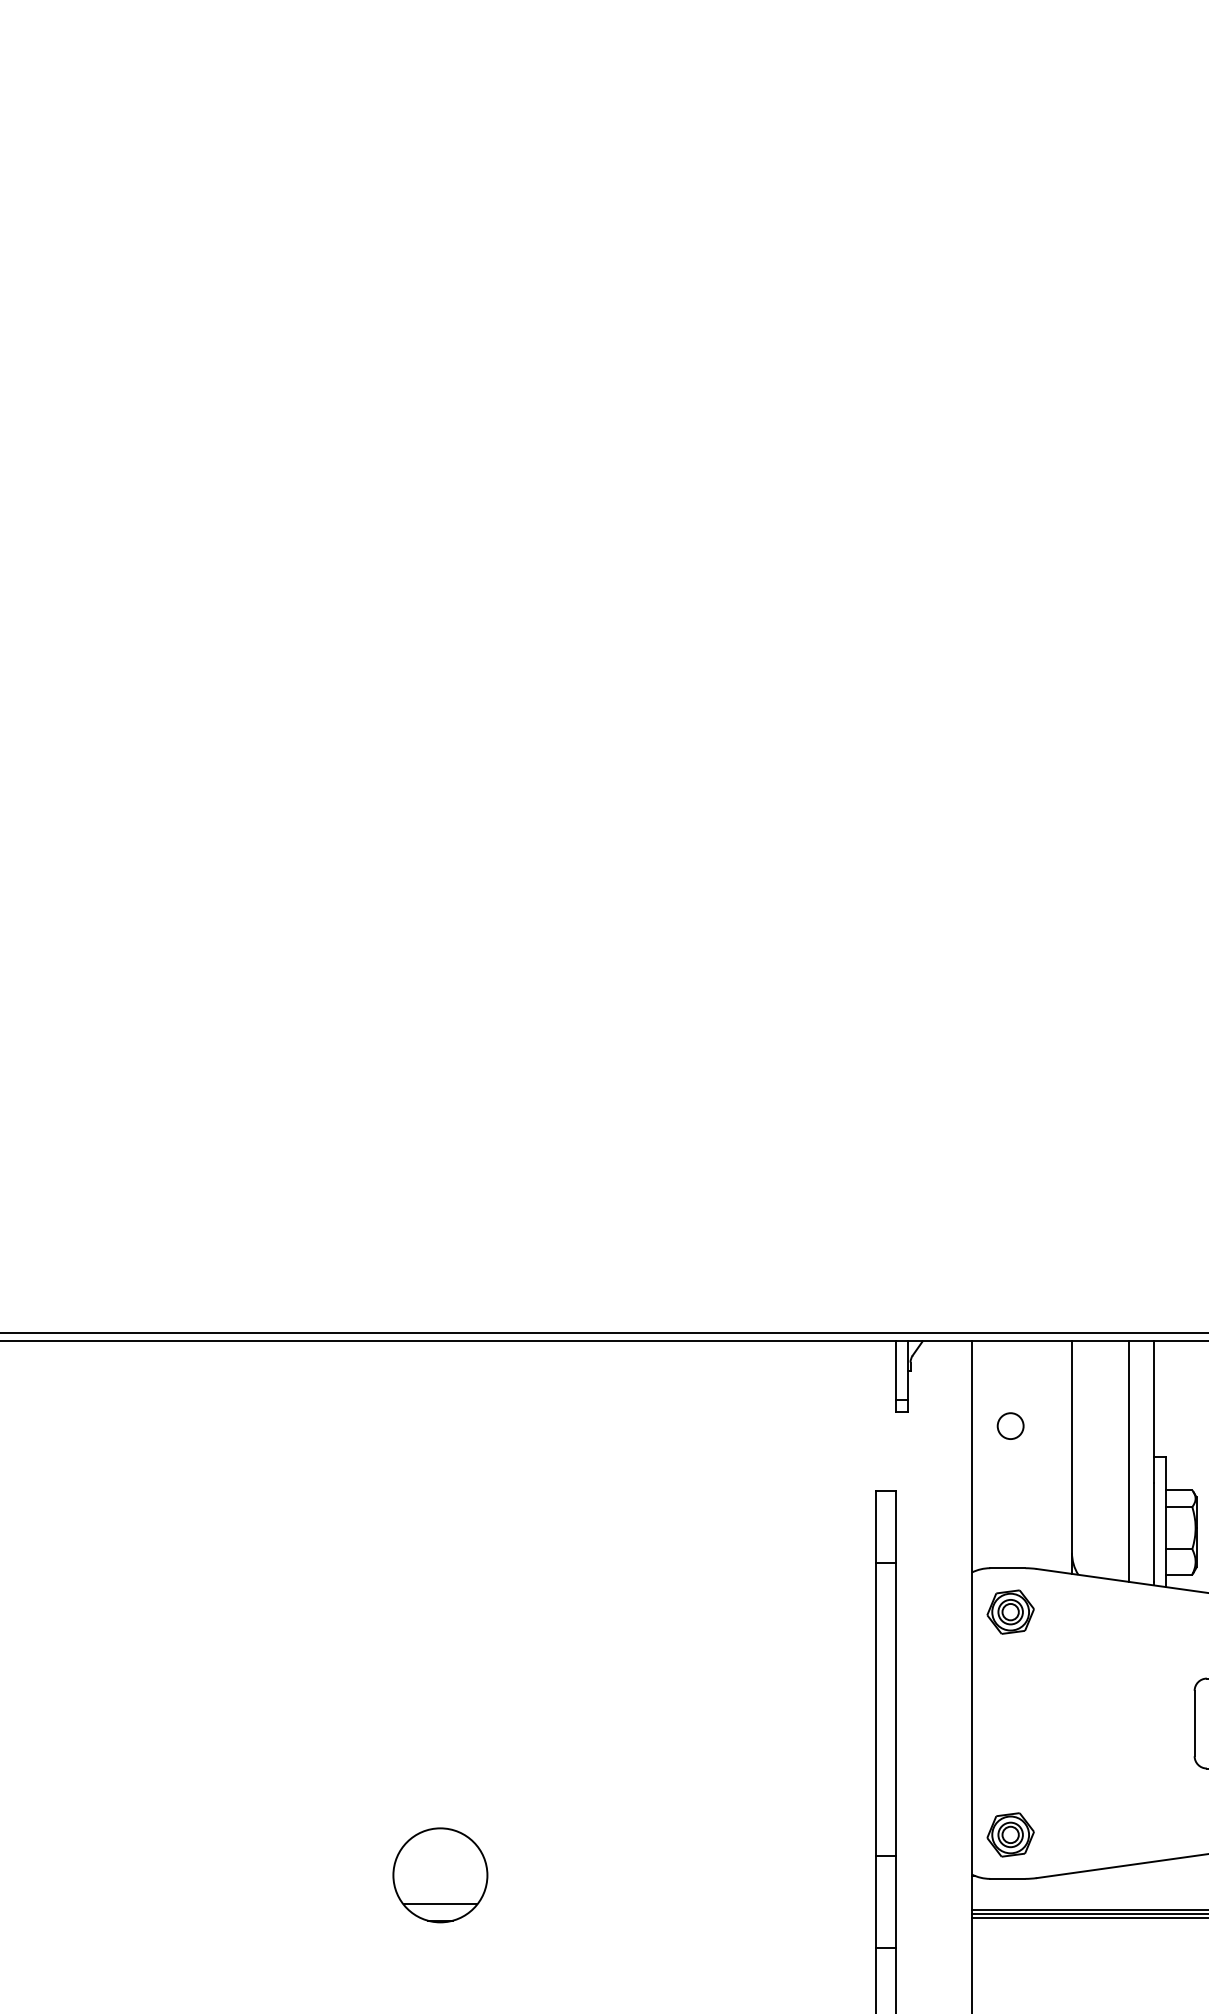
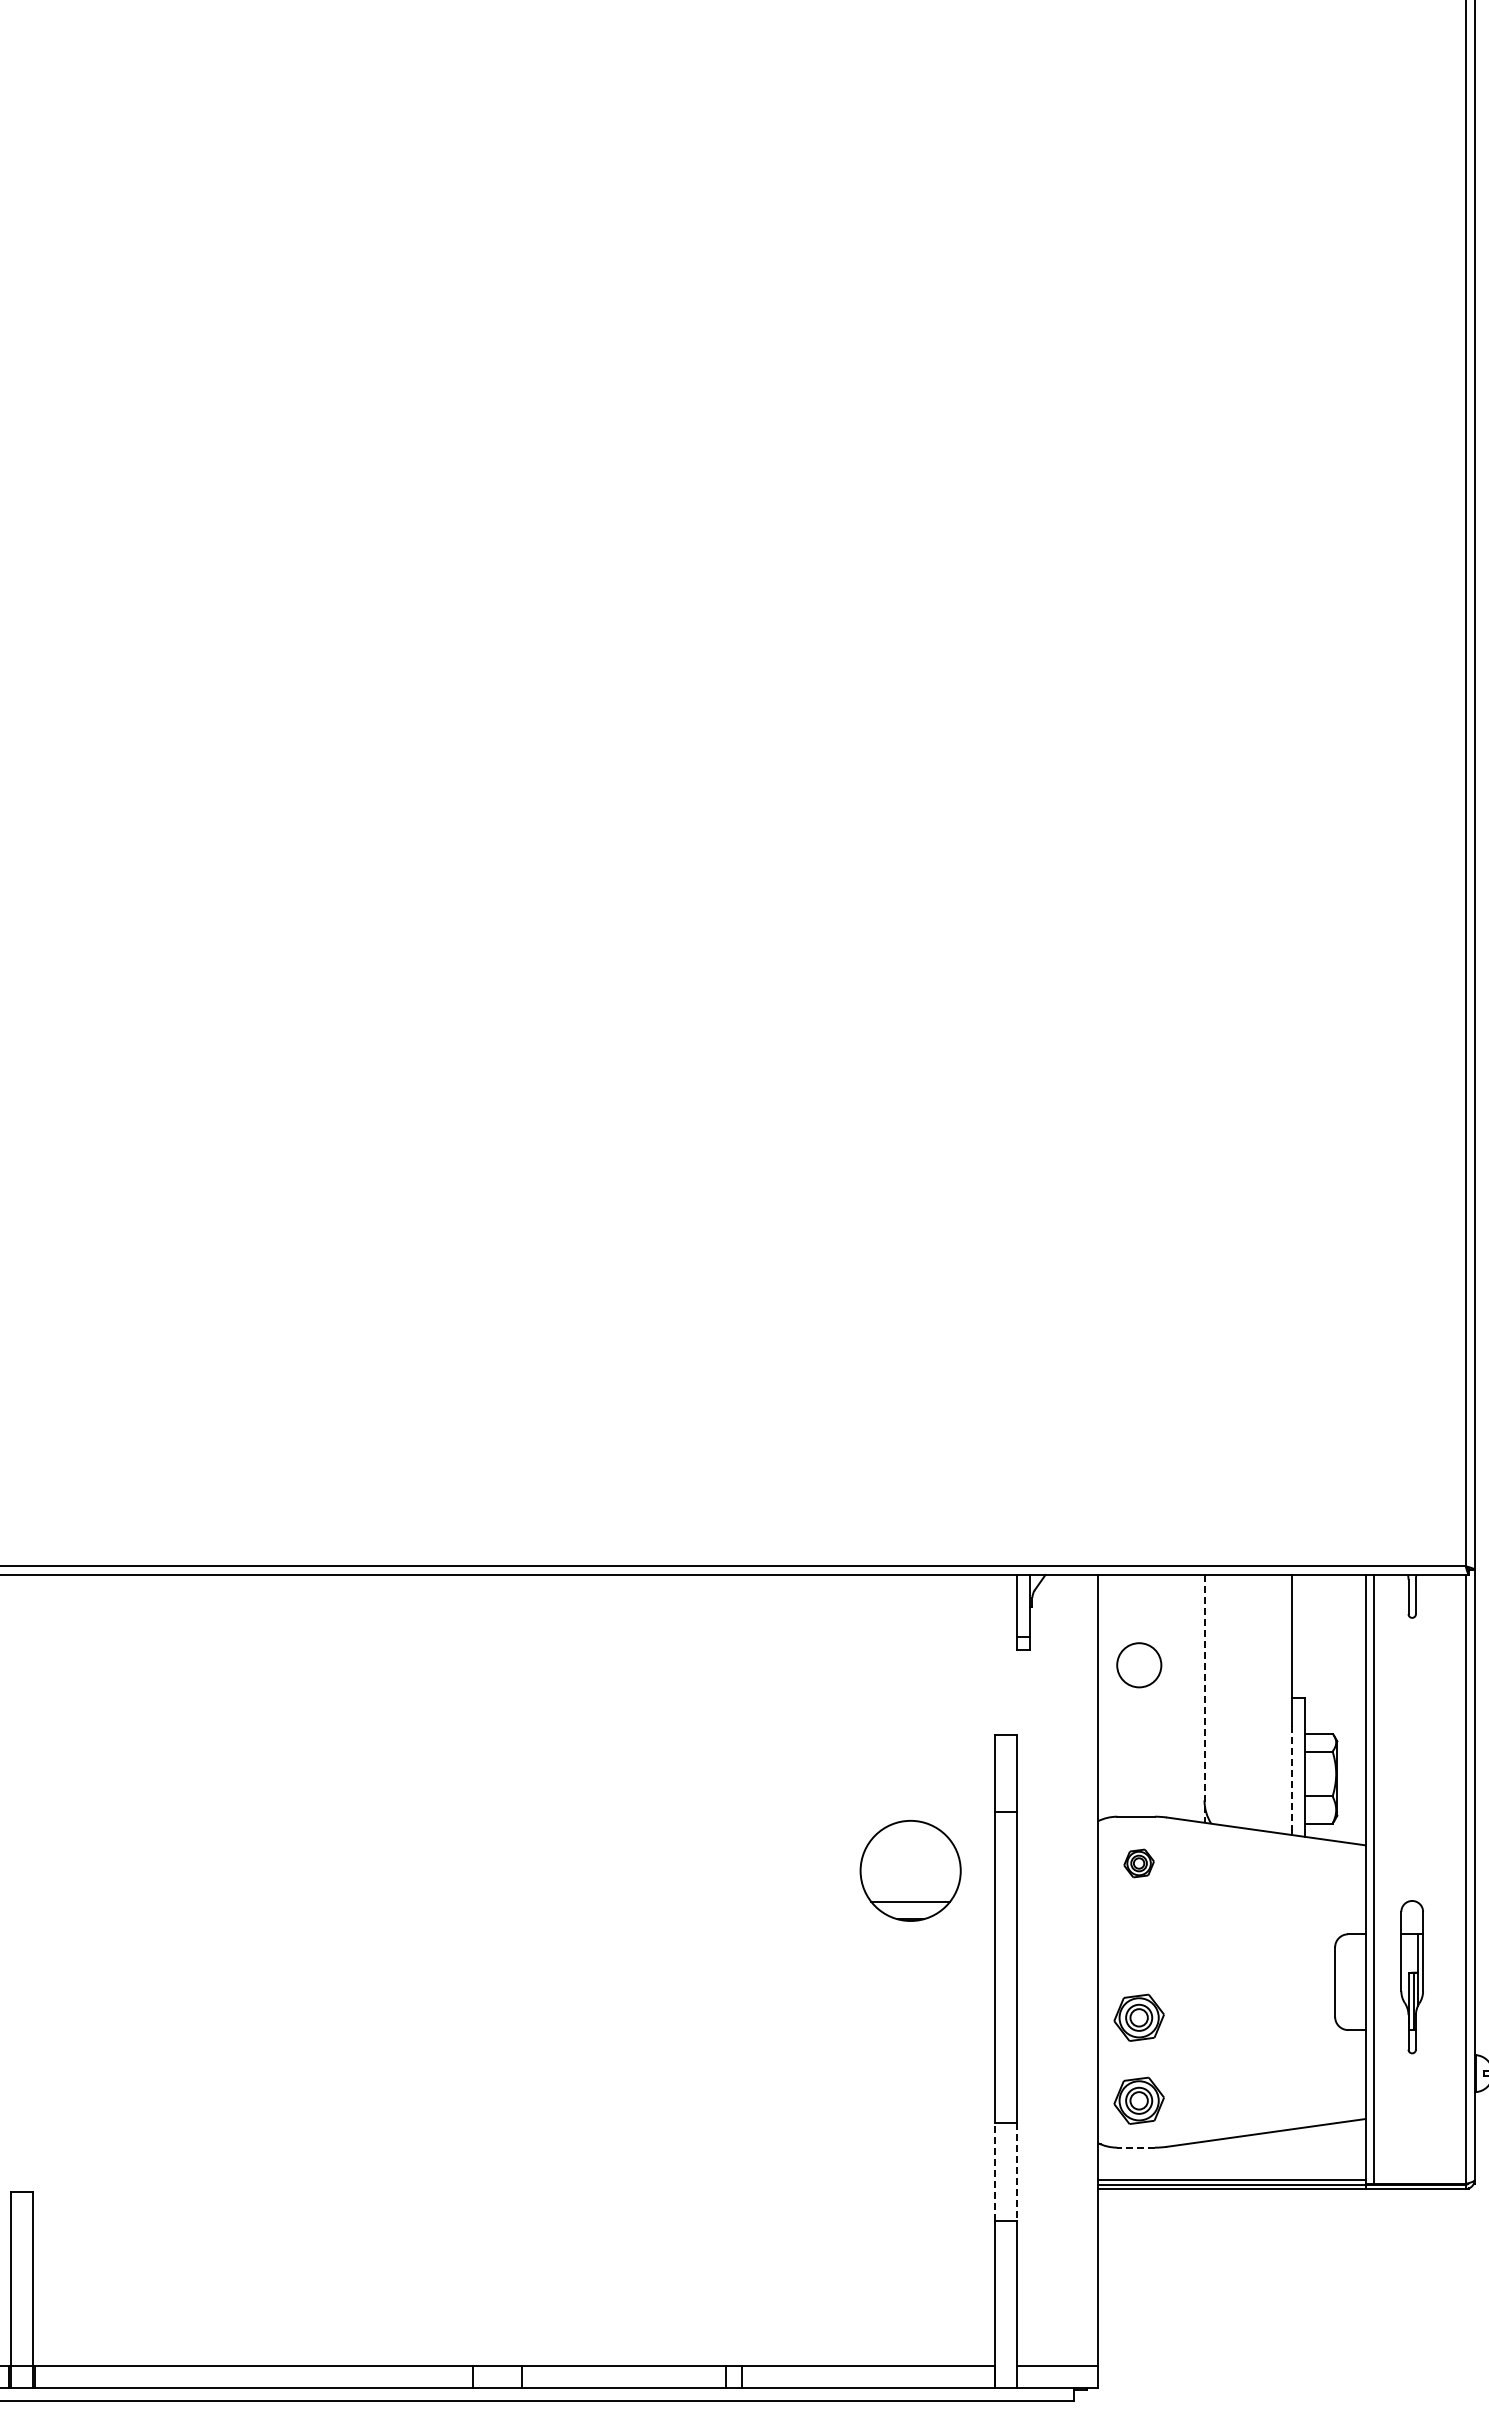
circle: (1010, 1426) -> (1138, 1665), size x1.6
line: (1072, 1457) -> (1204, 1698), solid -> dashed
line: (1129, 1461) -> (1265, 1703), removed
line: (1153, 1532) -> (1291, 1778), solid -> dashed
part: (1010, 1612) -> (1138, 1863), size x0.6
part: (1010, 1756) -> (1138, 2017), added
part: (440, 1874) -> (910, 1870), moved
line: (1008, 1878) -> (1136, 2147), solid -> dashed
line: (875, 1901) -> (995, 2171), solid -> dashed
line: (896, 1902) -> (1017, 2172), solid -> dashed

